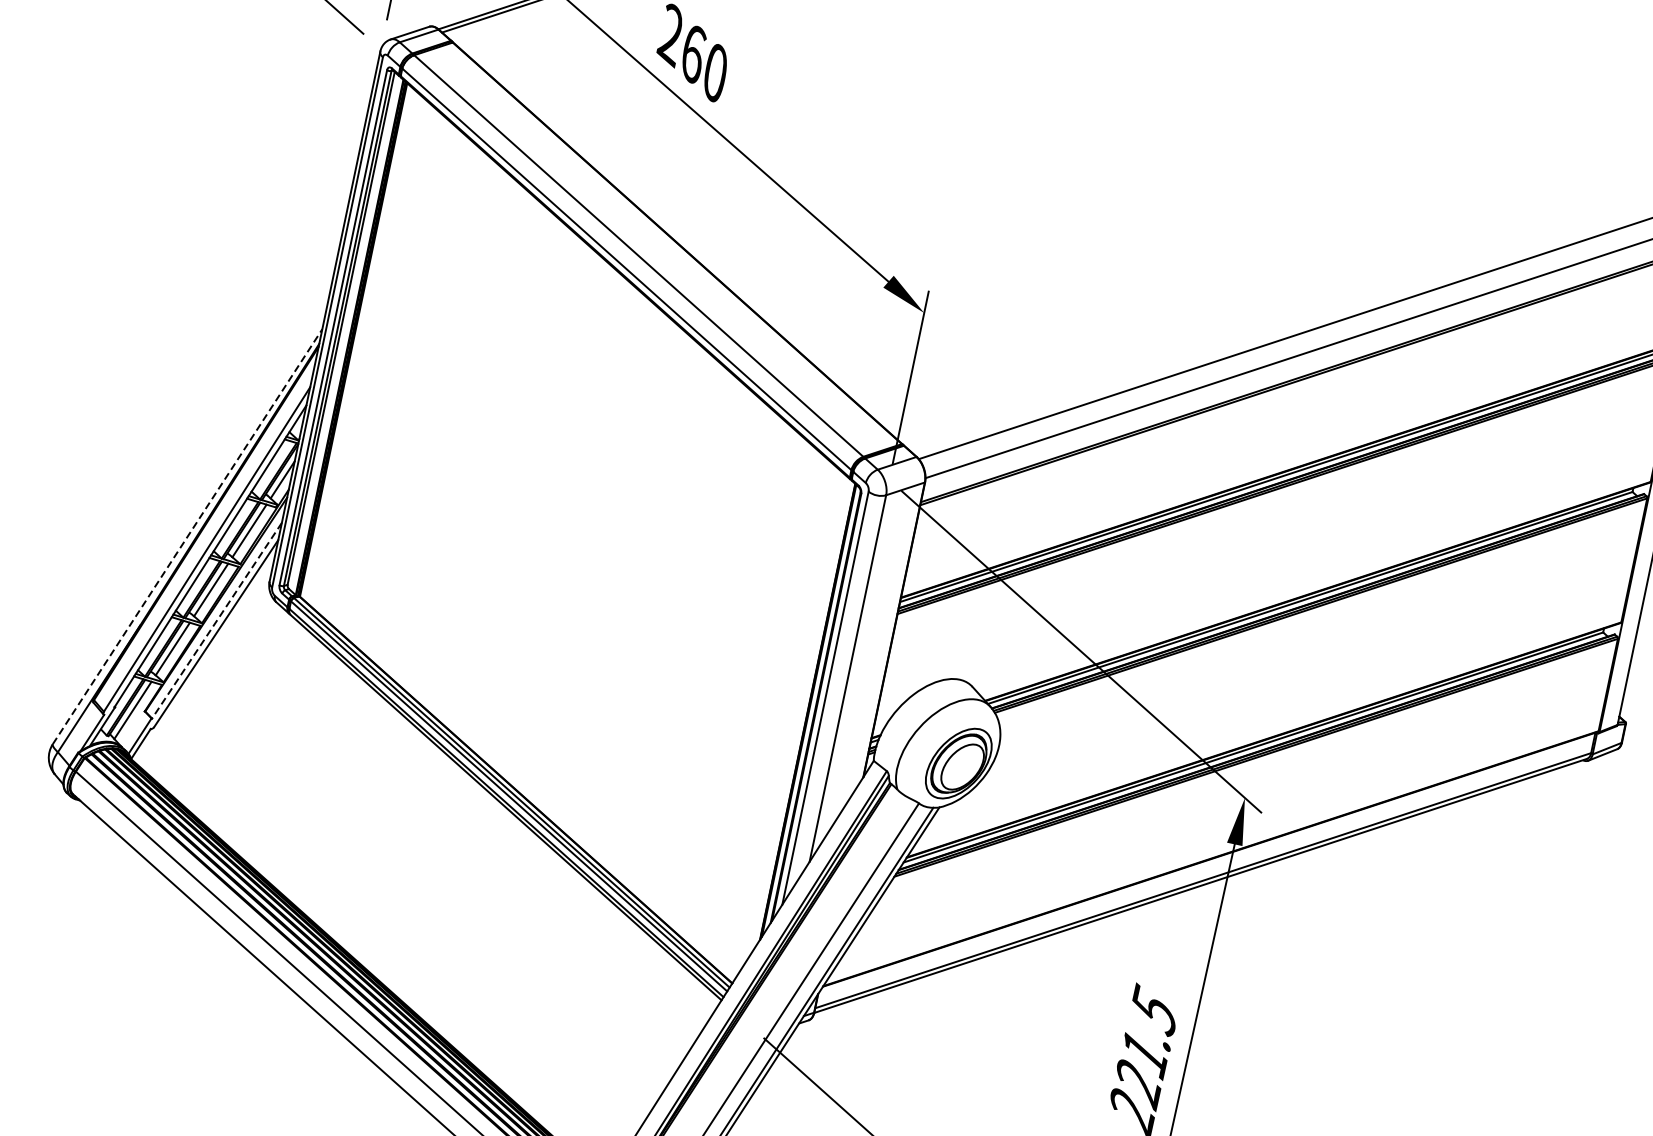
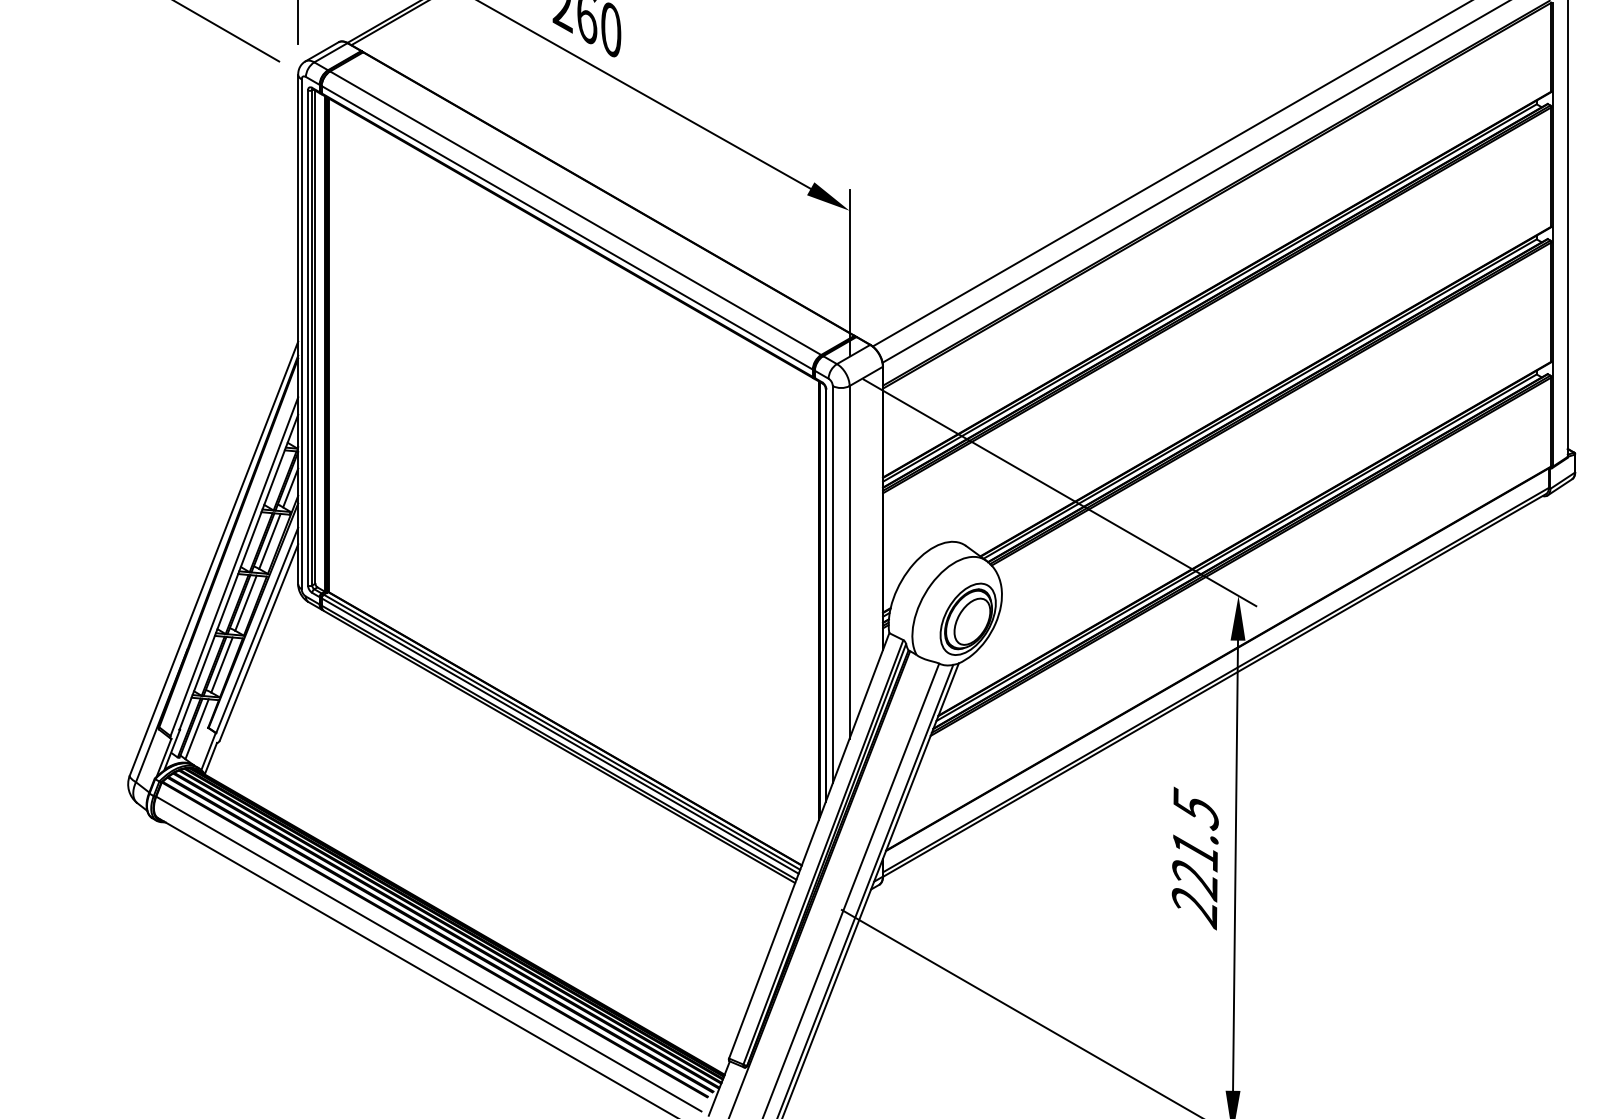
line: (187, 536) -> (213, 558), dashed -> solid
line: (217, 620) -> (257, 630), dashed -> solid

